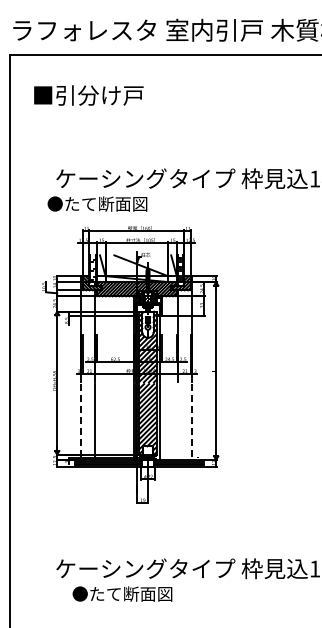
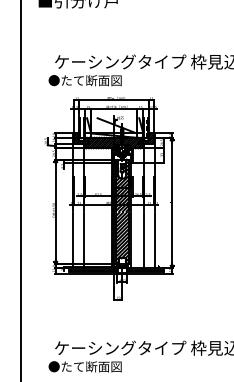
line: (80, 422) -> (72, 240), dashed -> solid
line: (178, 422) -> (144, 240), added
line: (192, 422) -> (154, 240), dashed -> solid
text: (122, 593) -> (85, 366), moved

